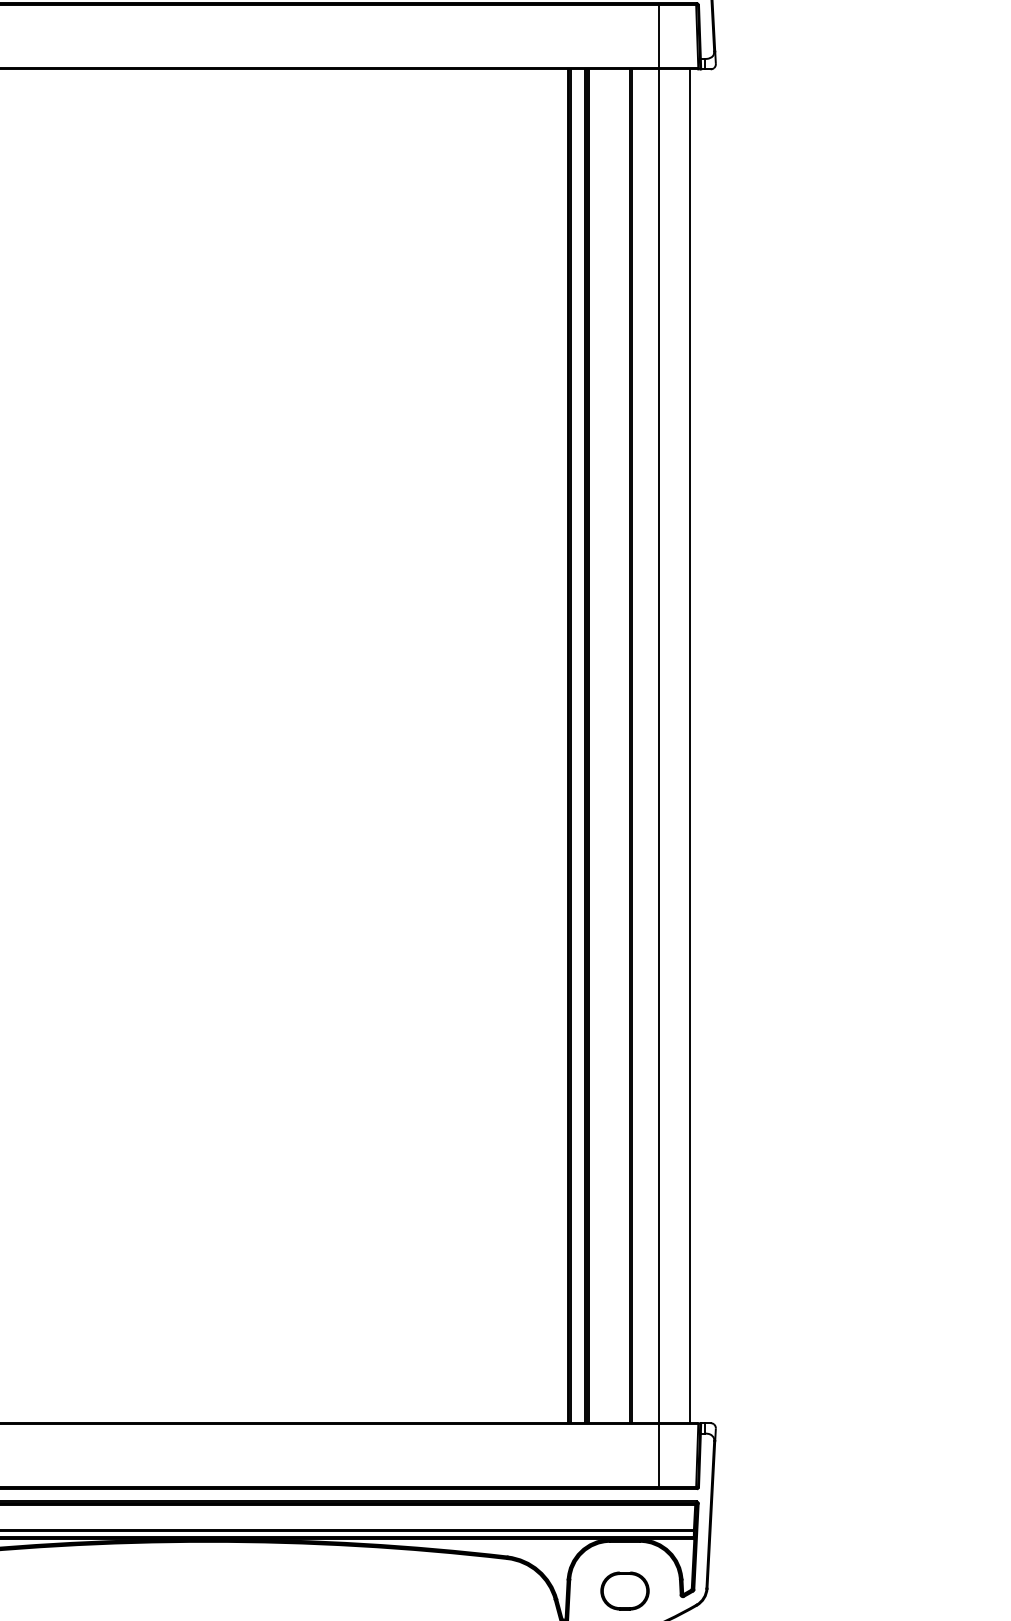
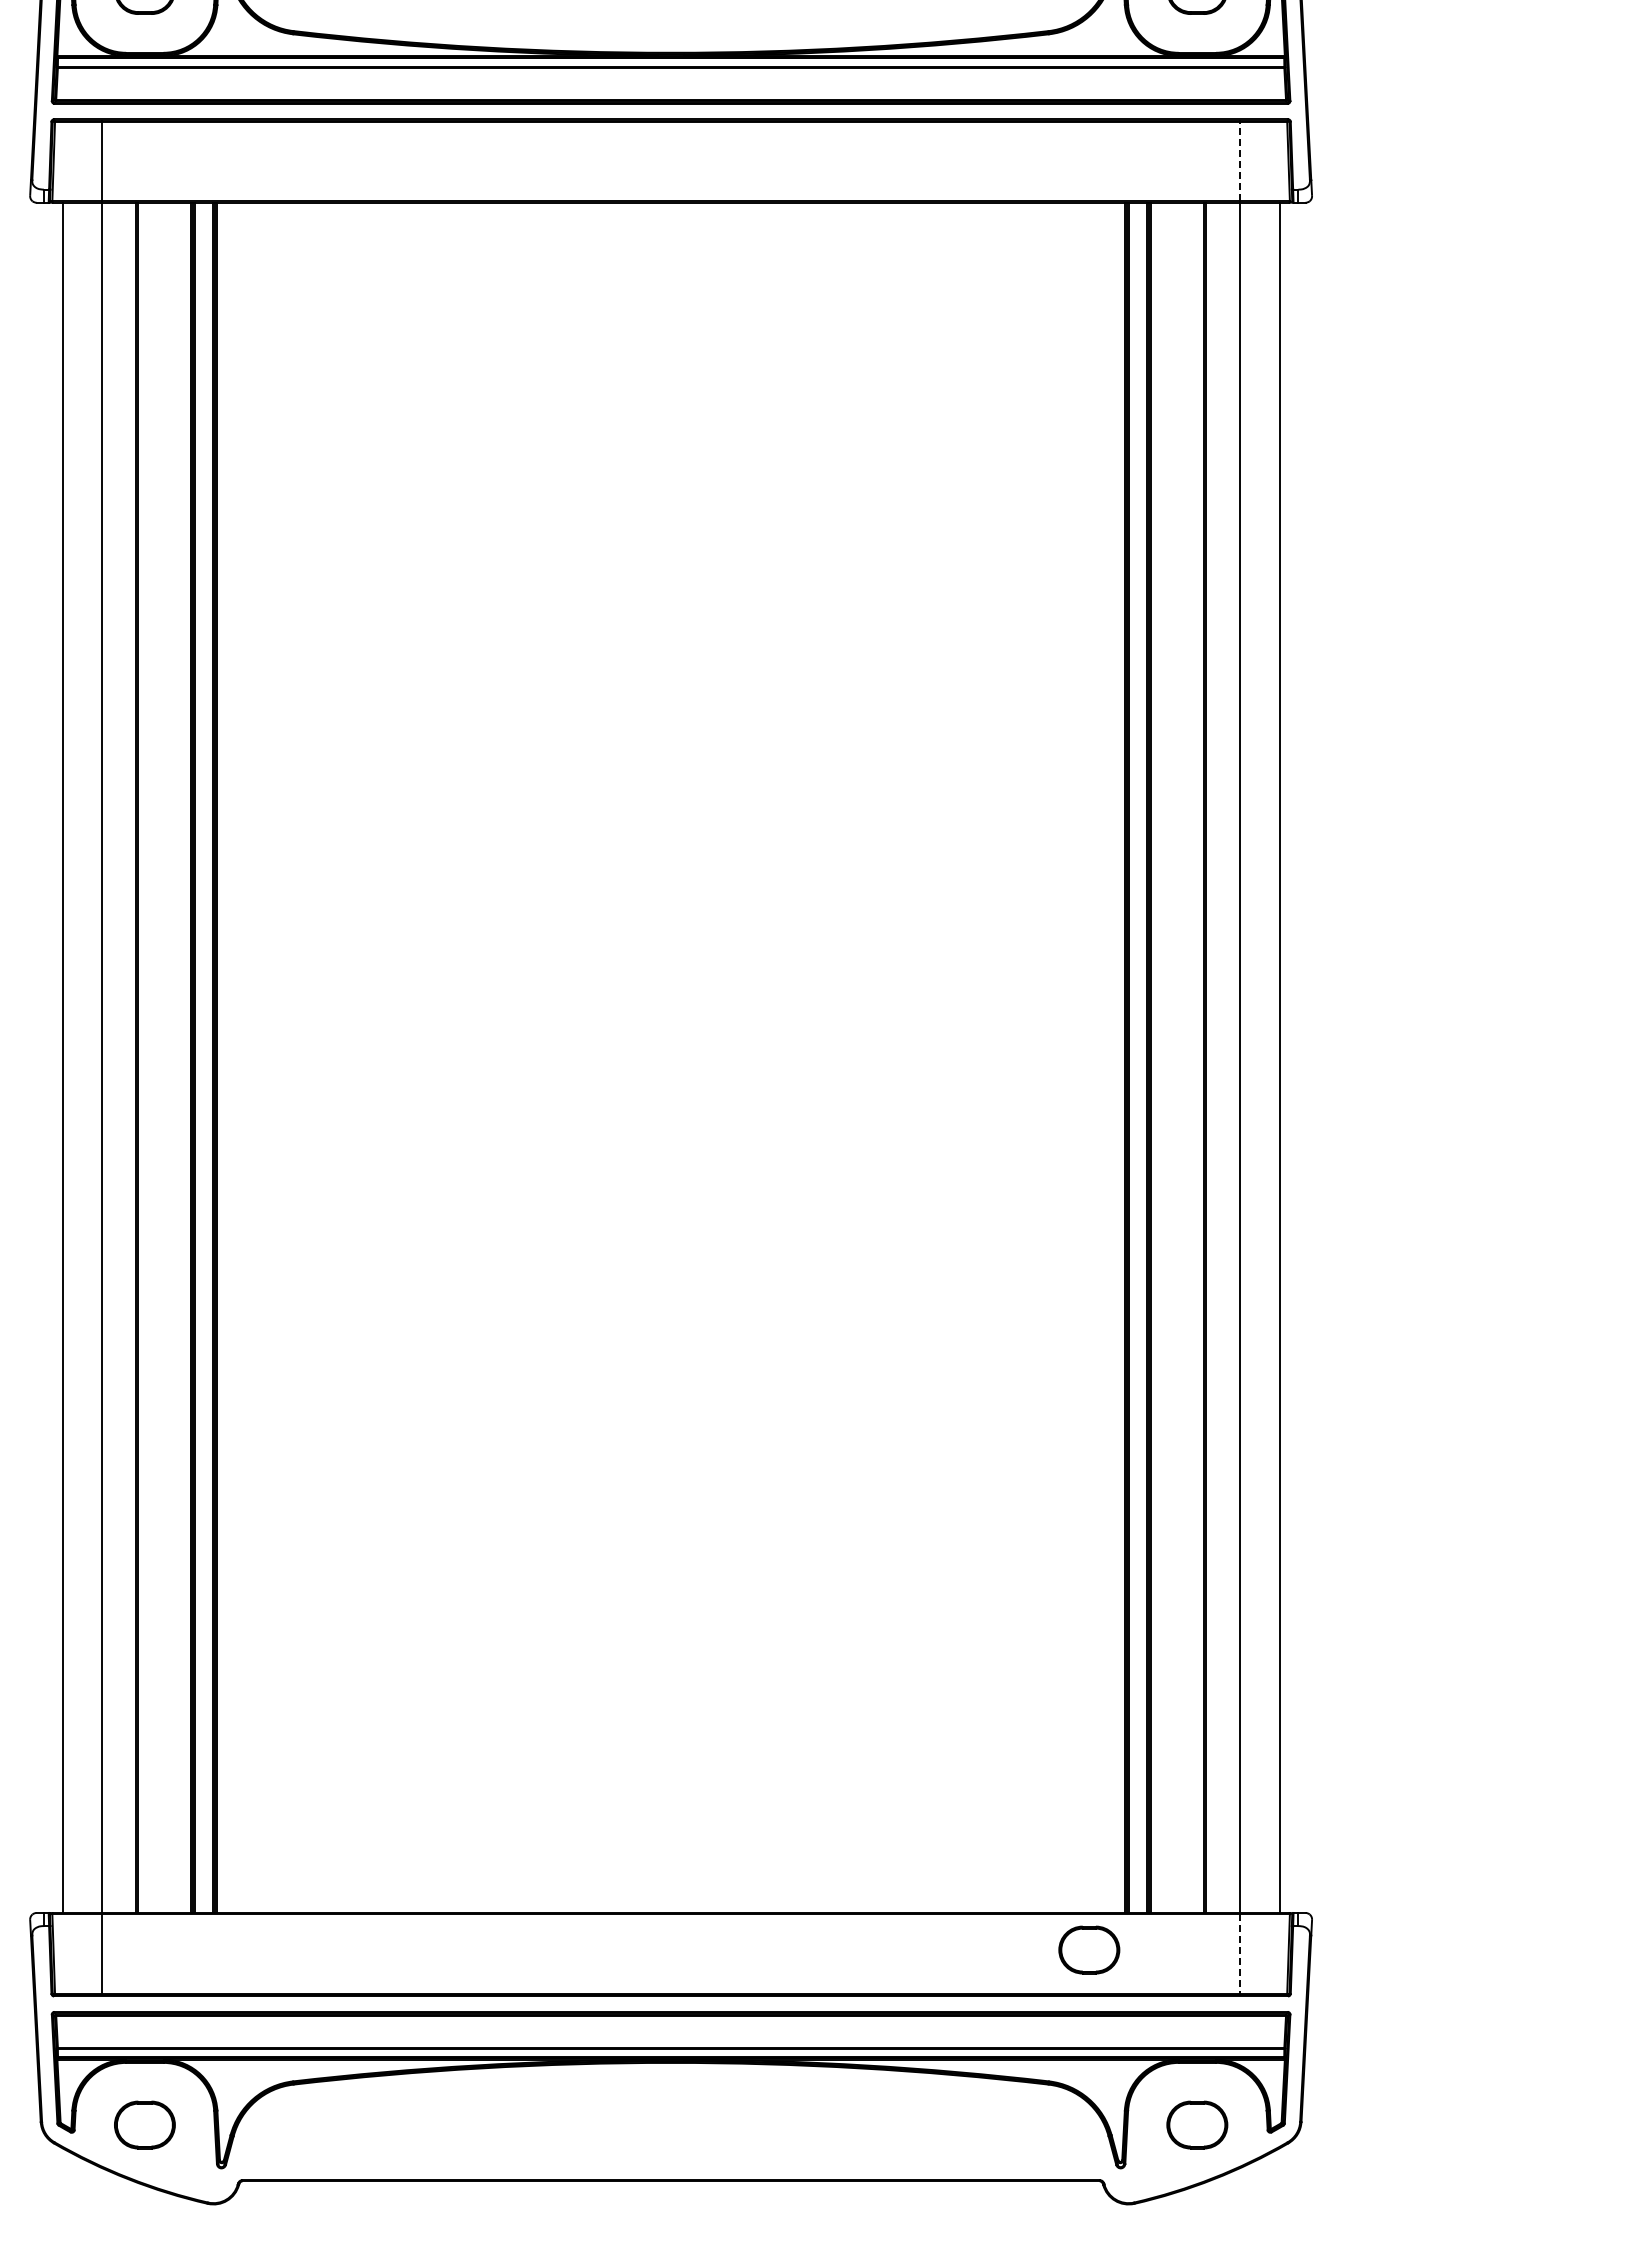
line: (659, 36) -> (1240, 161), solid -> dashed
part: (539, 1452) -> (1089, 1949), added
line: (659, 1456) -> (1240, 1954), solid -> dashed

